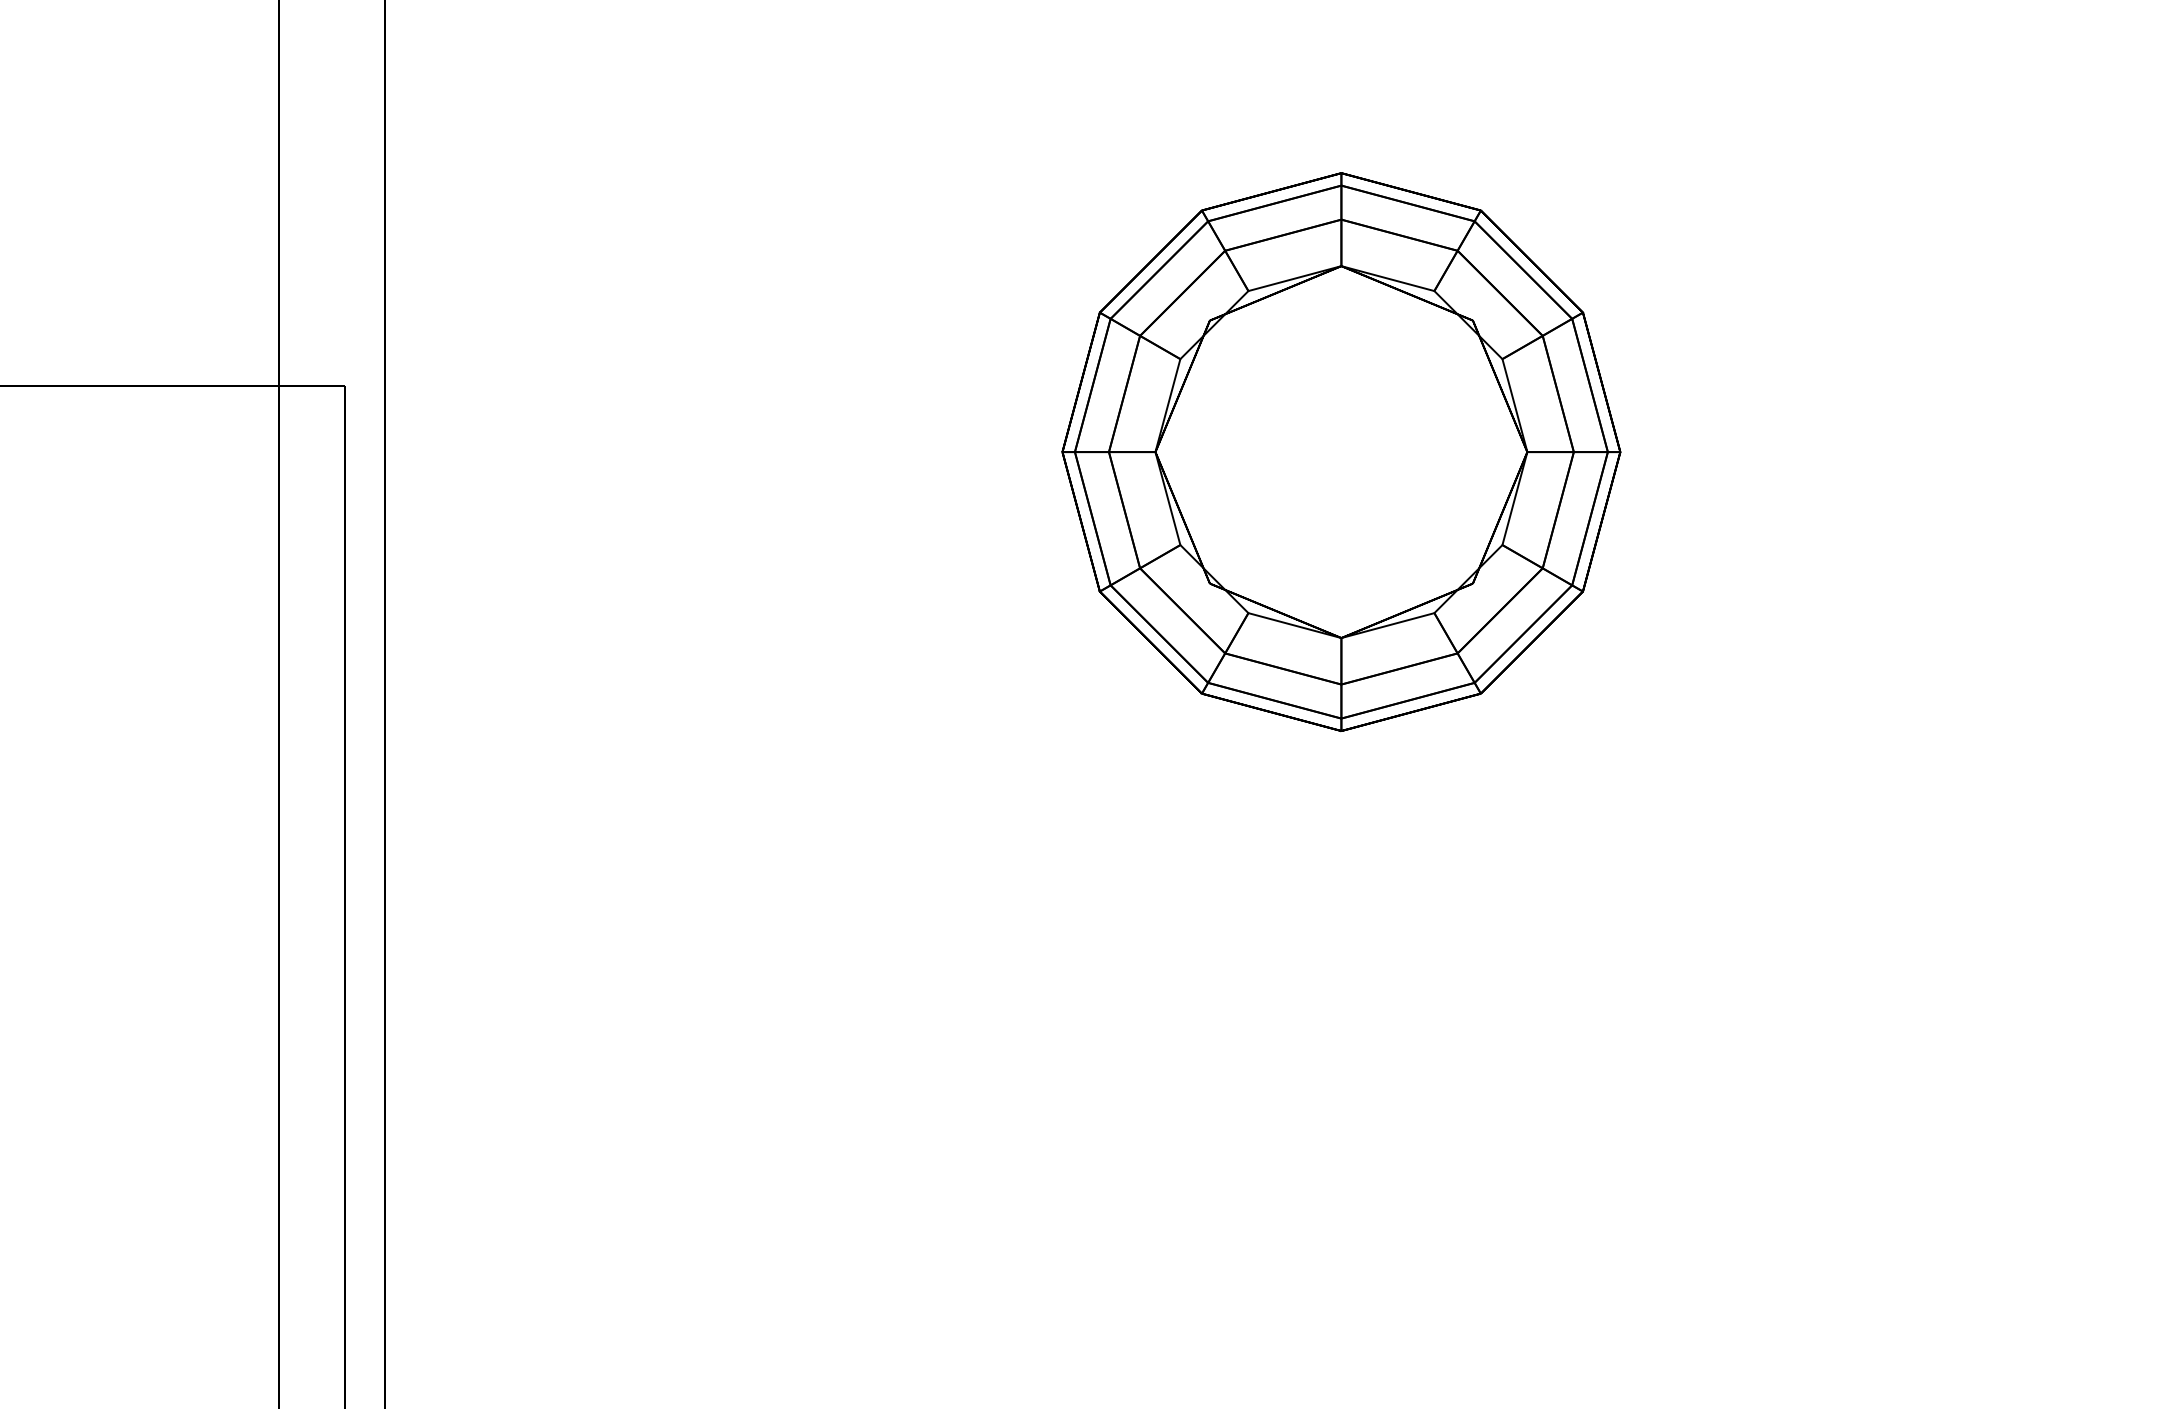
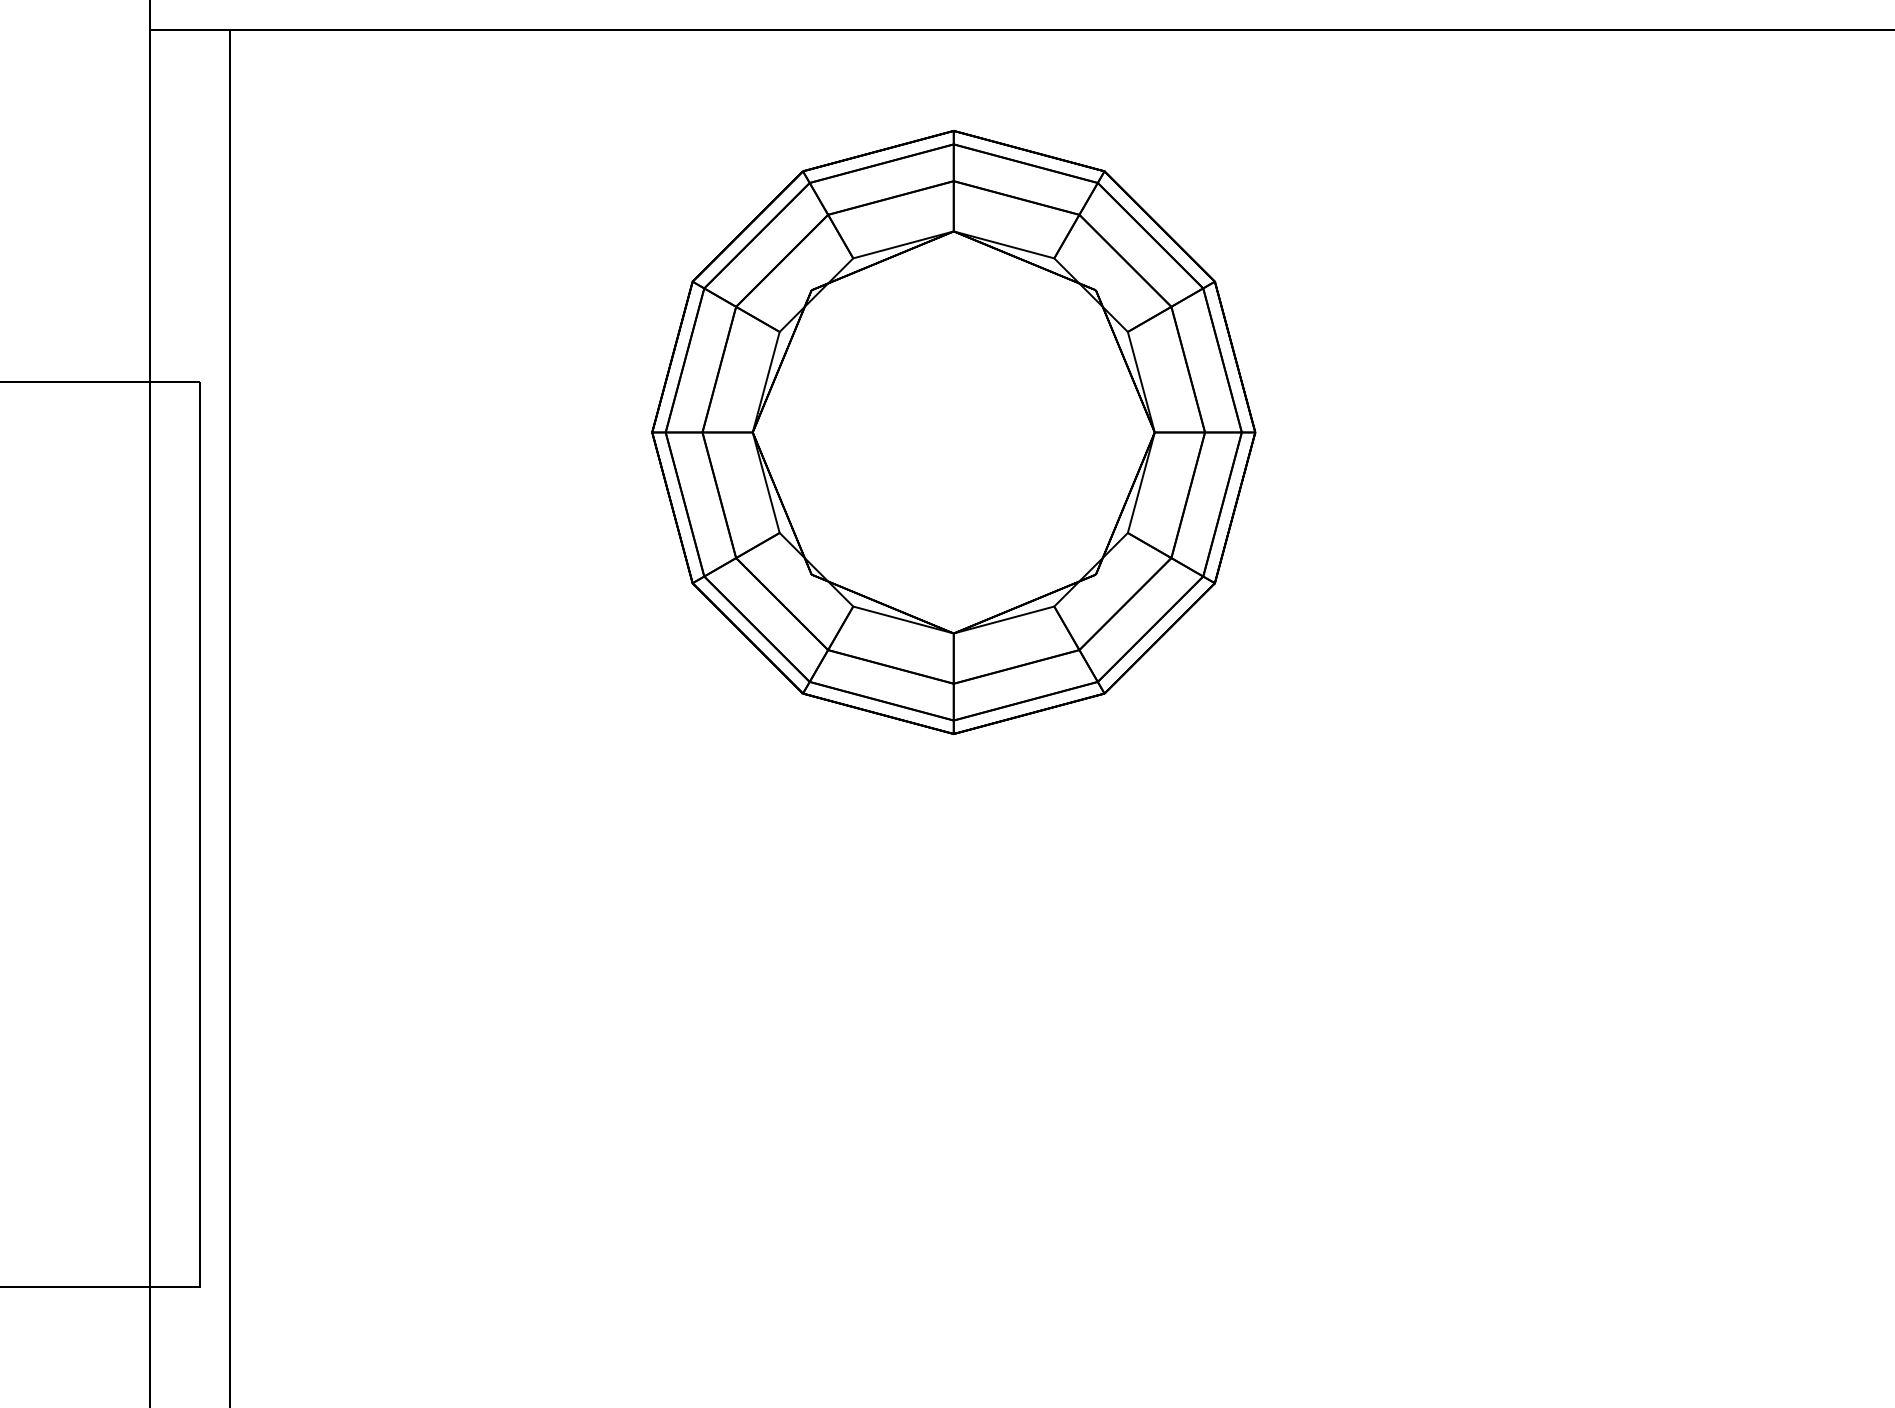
part: (1340, 451) -> (953, 431), size x1.43

